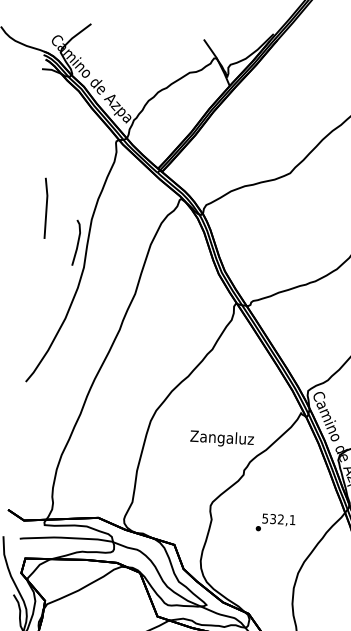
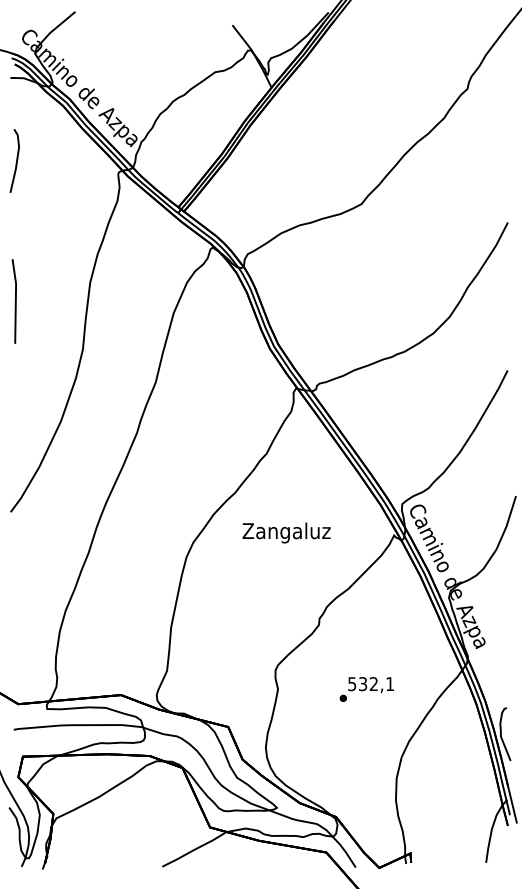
line: (45, 209) -> (14, 302), moved
line: (77, 242) -> (16, 160), moved
text: (222, 438) -> (286, 532), moved

